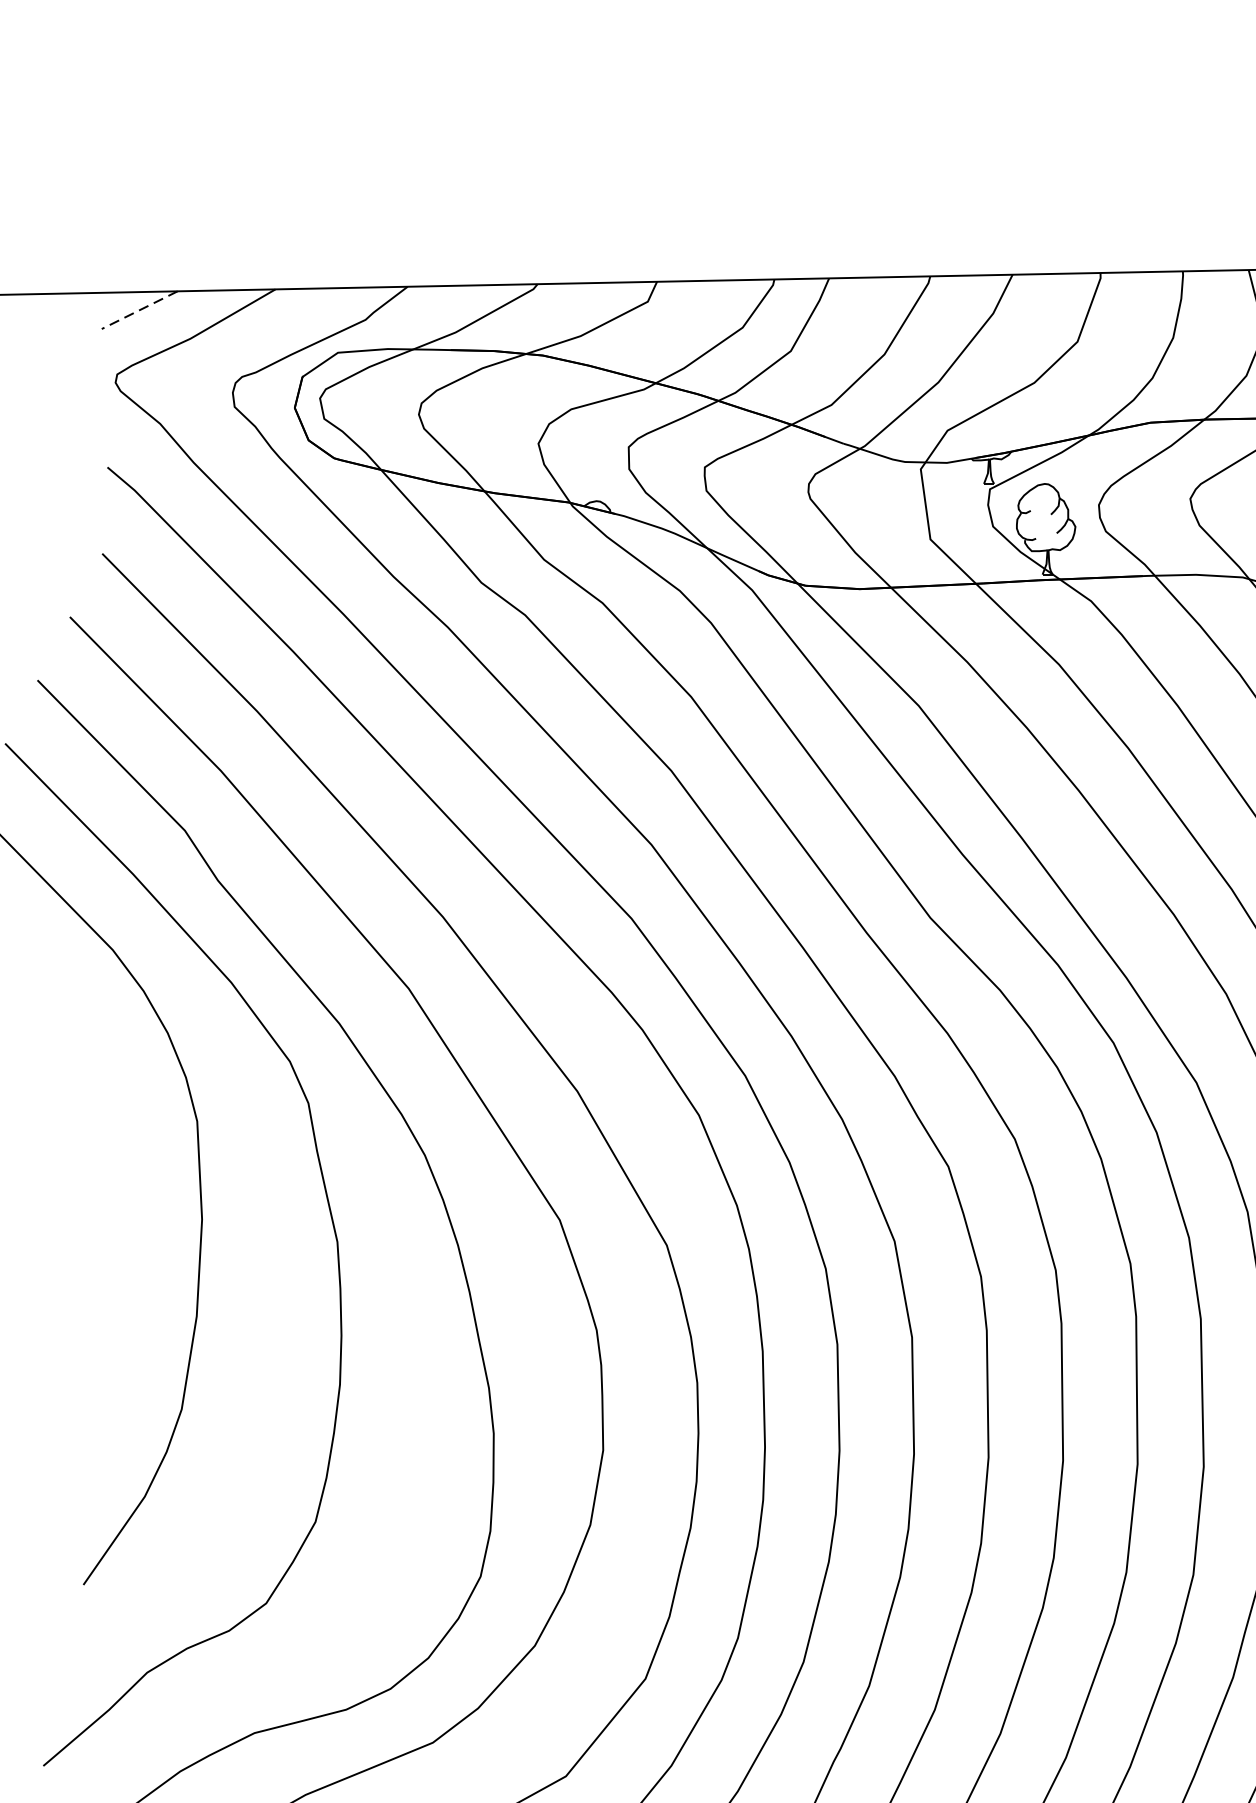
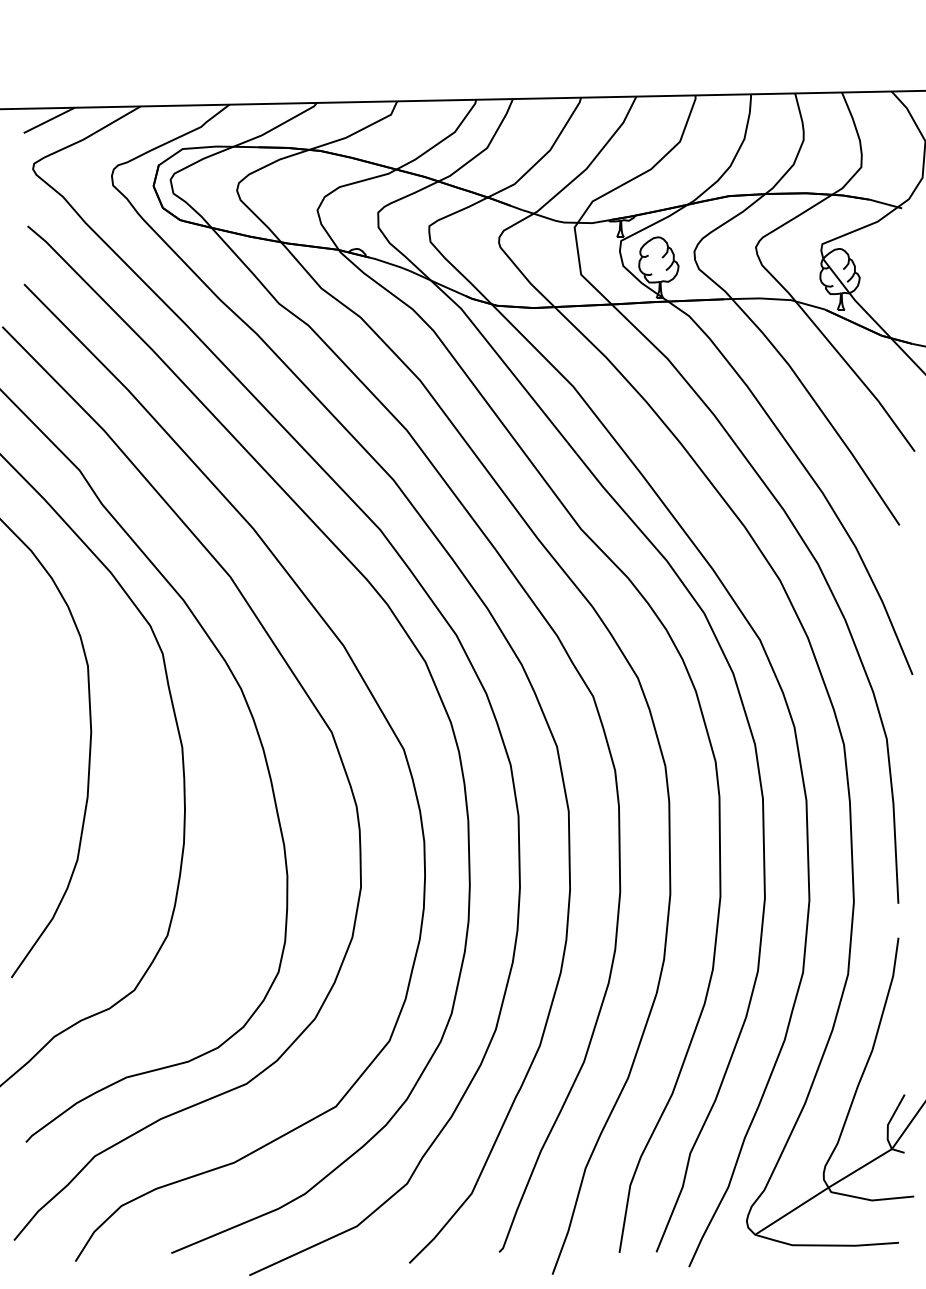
line: (140, 310) -> (49, 120), dashed -> solid

